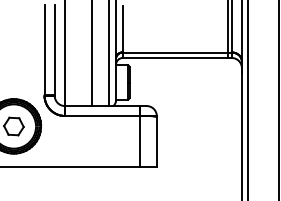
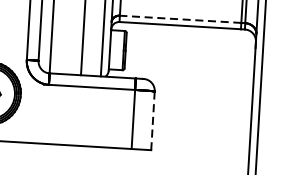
line: (175, 52) -> (180, 19), solid -> dashed
line: (156, 142) -> (152, 121), solid -> dashed

